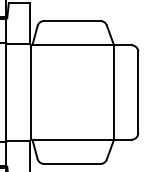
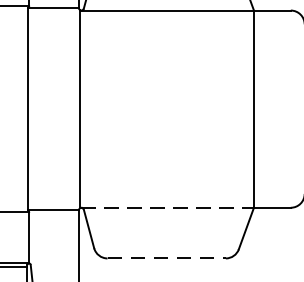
line: (73, 139) -> (169, 207), solid -> dashed
line: (72, 163) -> (167, 257), solid -> dashed

